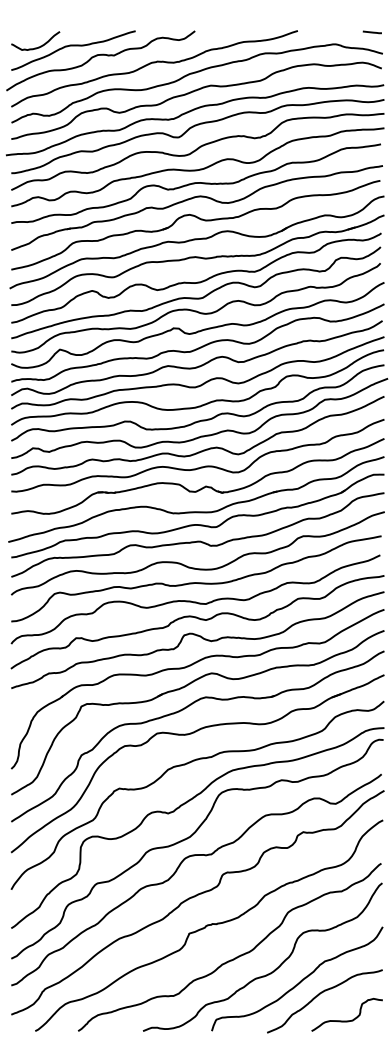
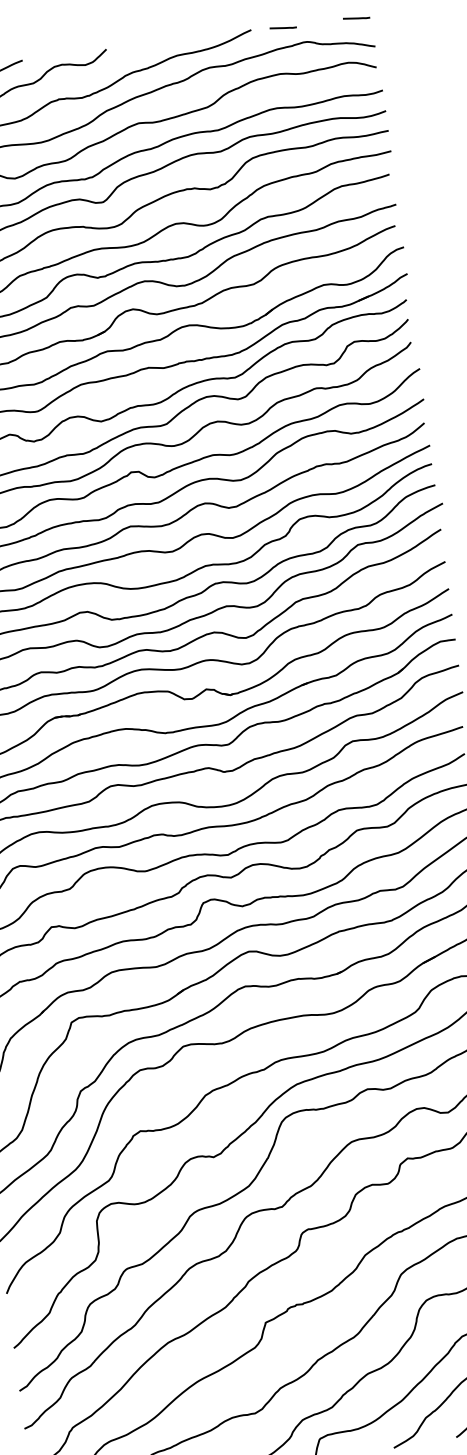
line: (319, 32) -> (282, 28), added

